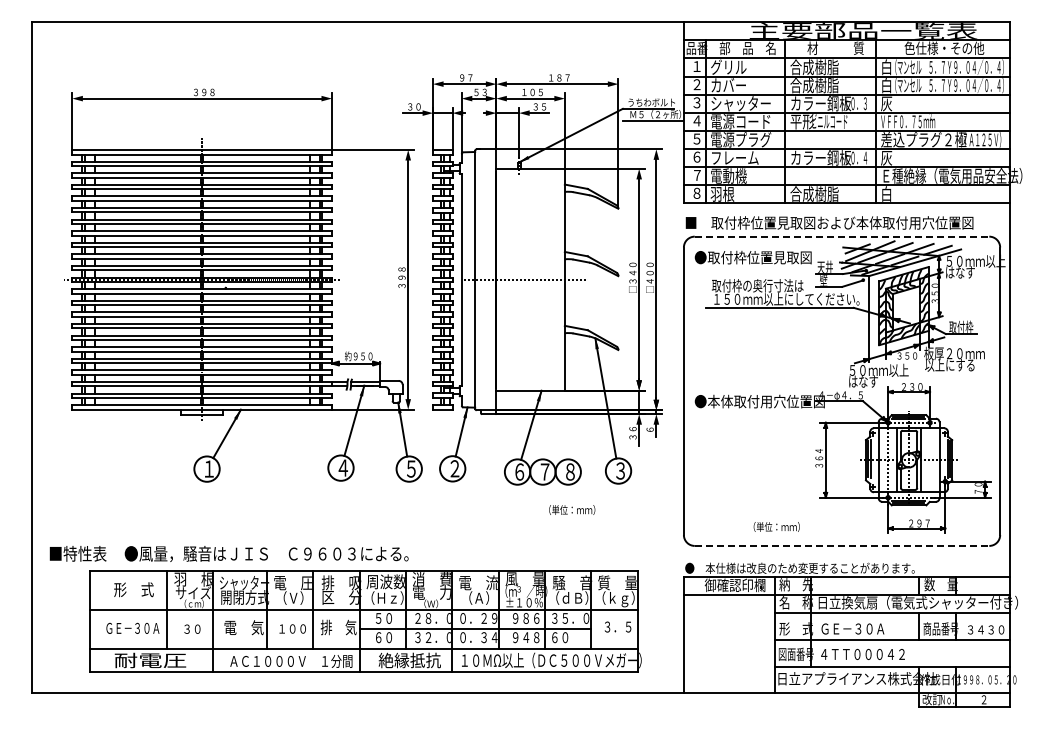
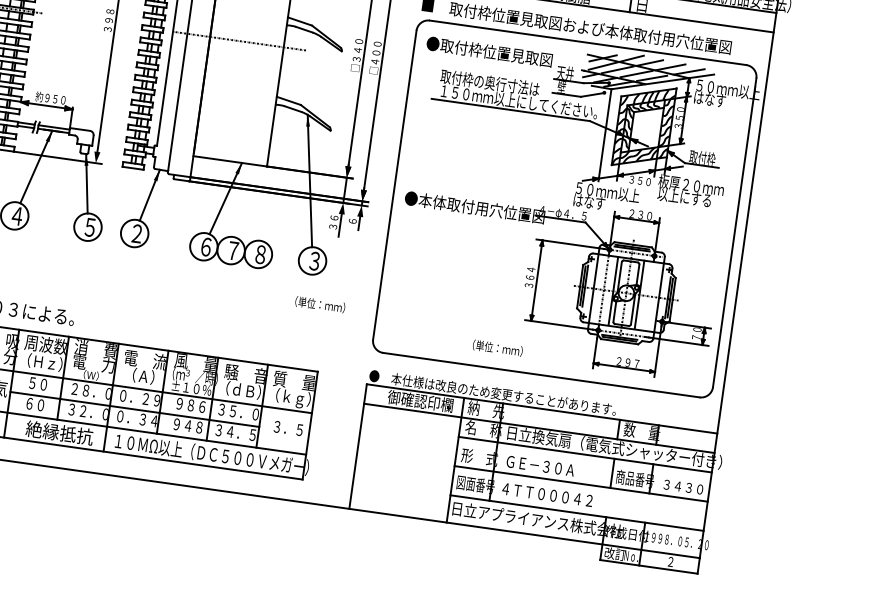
line: (842, 236) -> (588, 42), dashed -> solid
text: (572, 509) -> (320, 304), moved
text: (776, 526) -> (497, 347), moved
line: (842, 545) -> (541, 374), dashed -> solid
text: (570, 637) -> (235, 432), ６０ -> ３４．５

